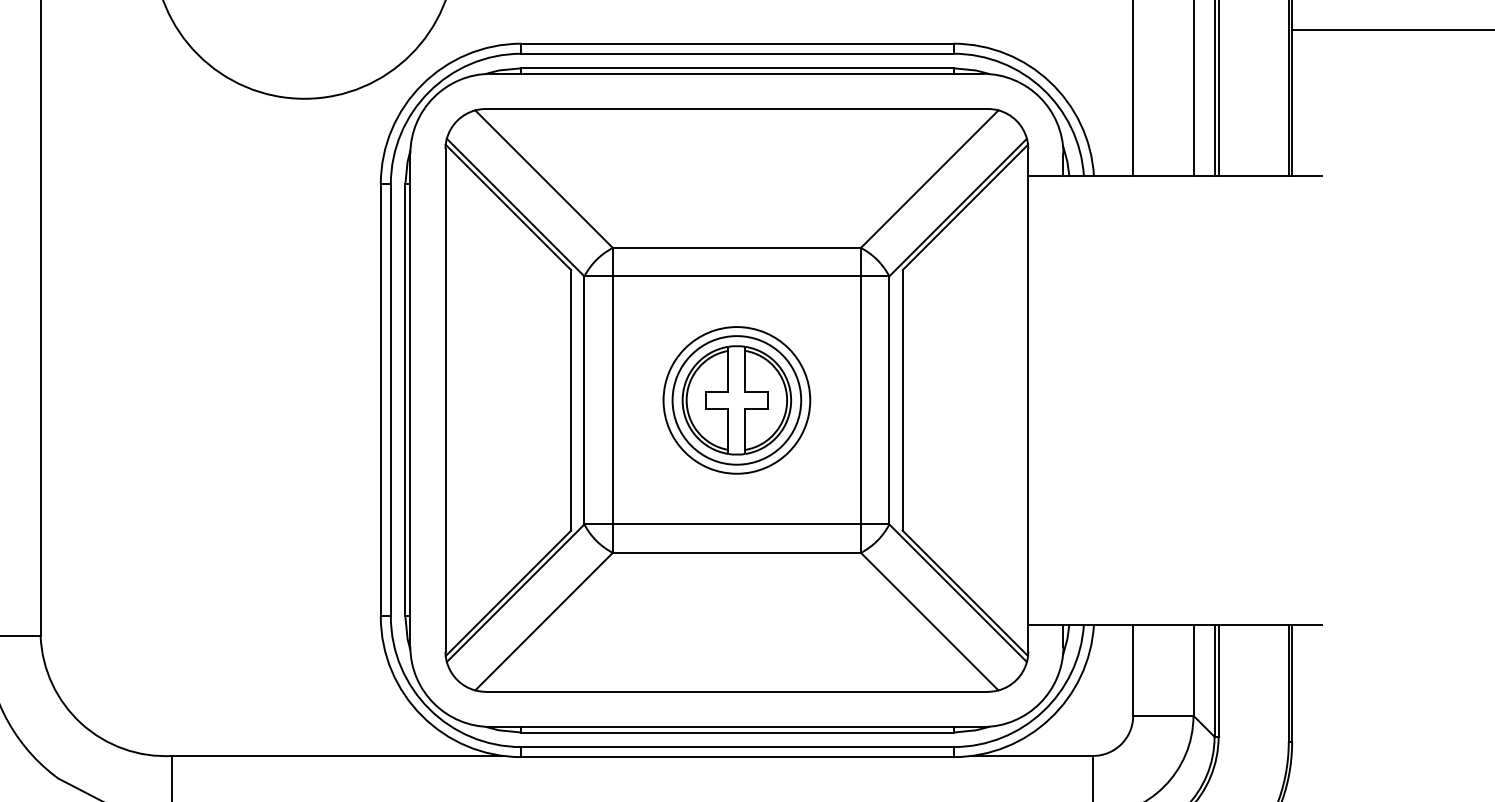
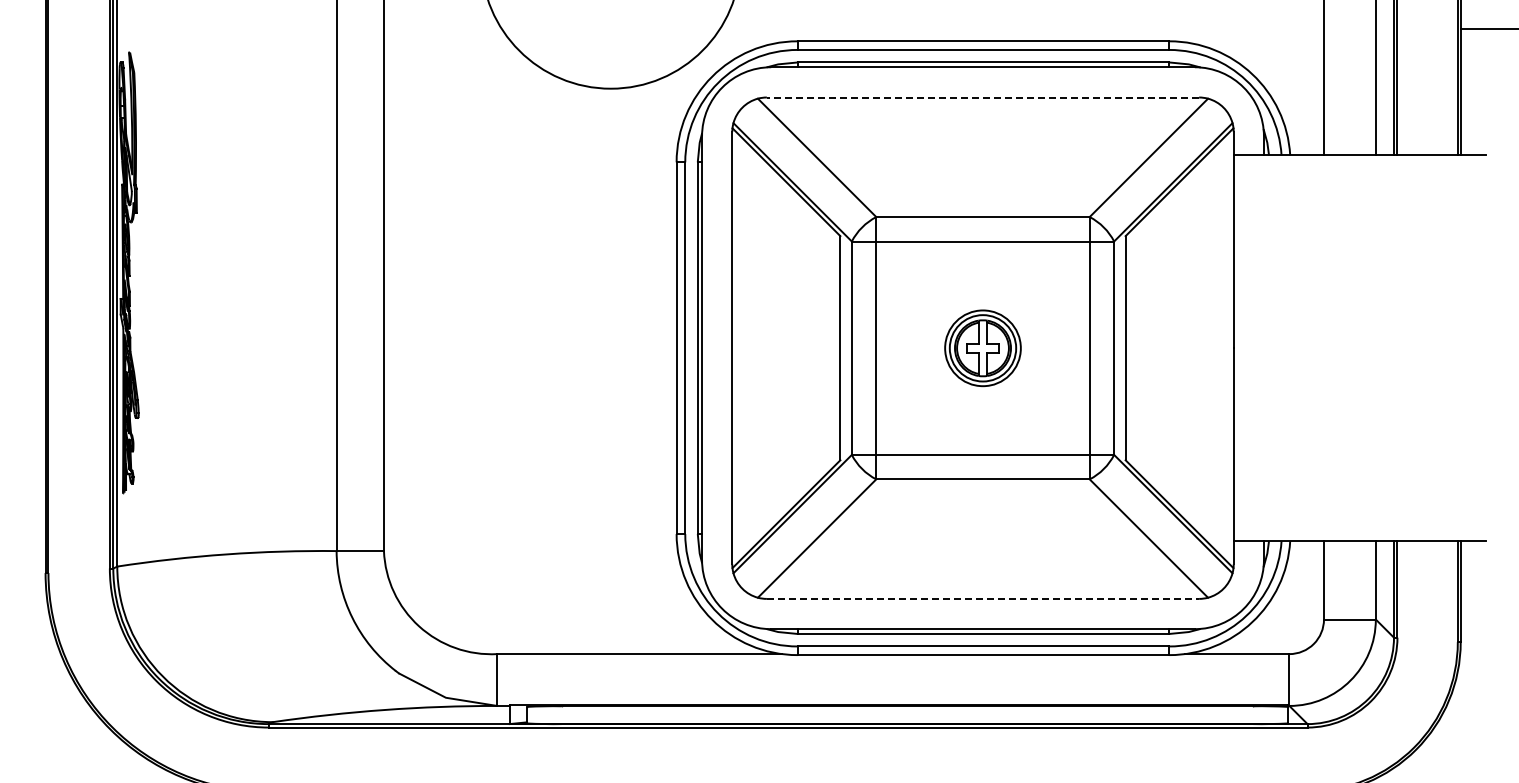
line: (736, 109) -> (982, 97), solid -> dashed
part: (736, 400) -> (982, 348), size x0.6
line: (737, 691) -> (983, 598), solid -> dashed

